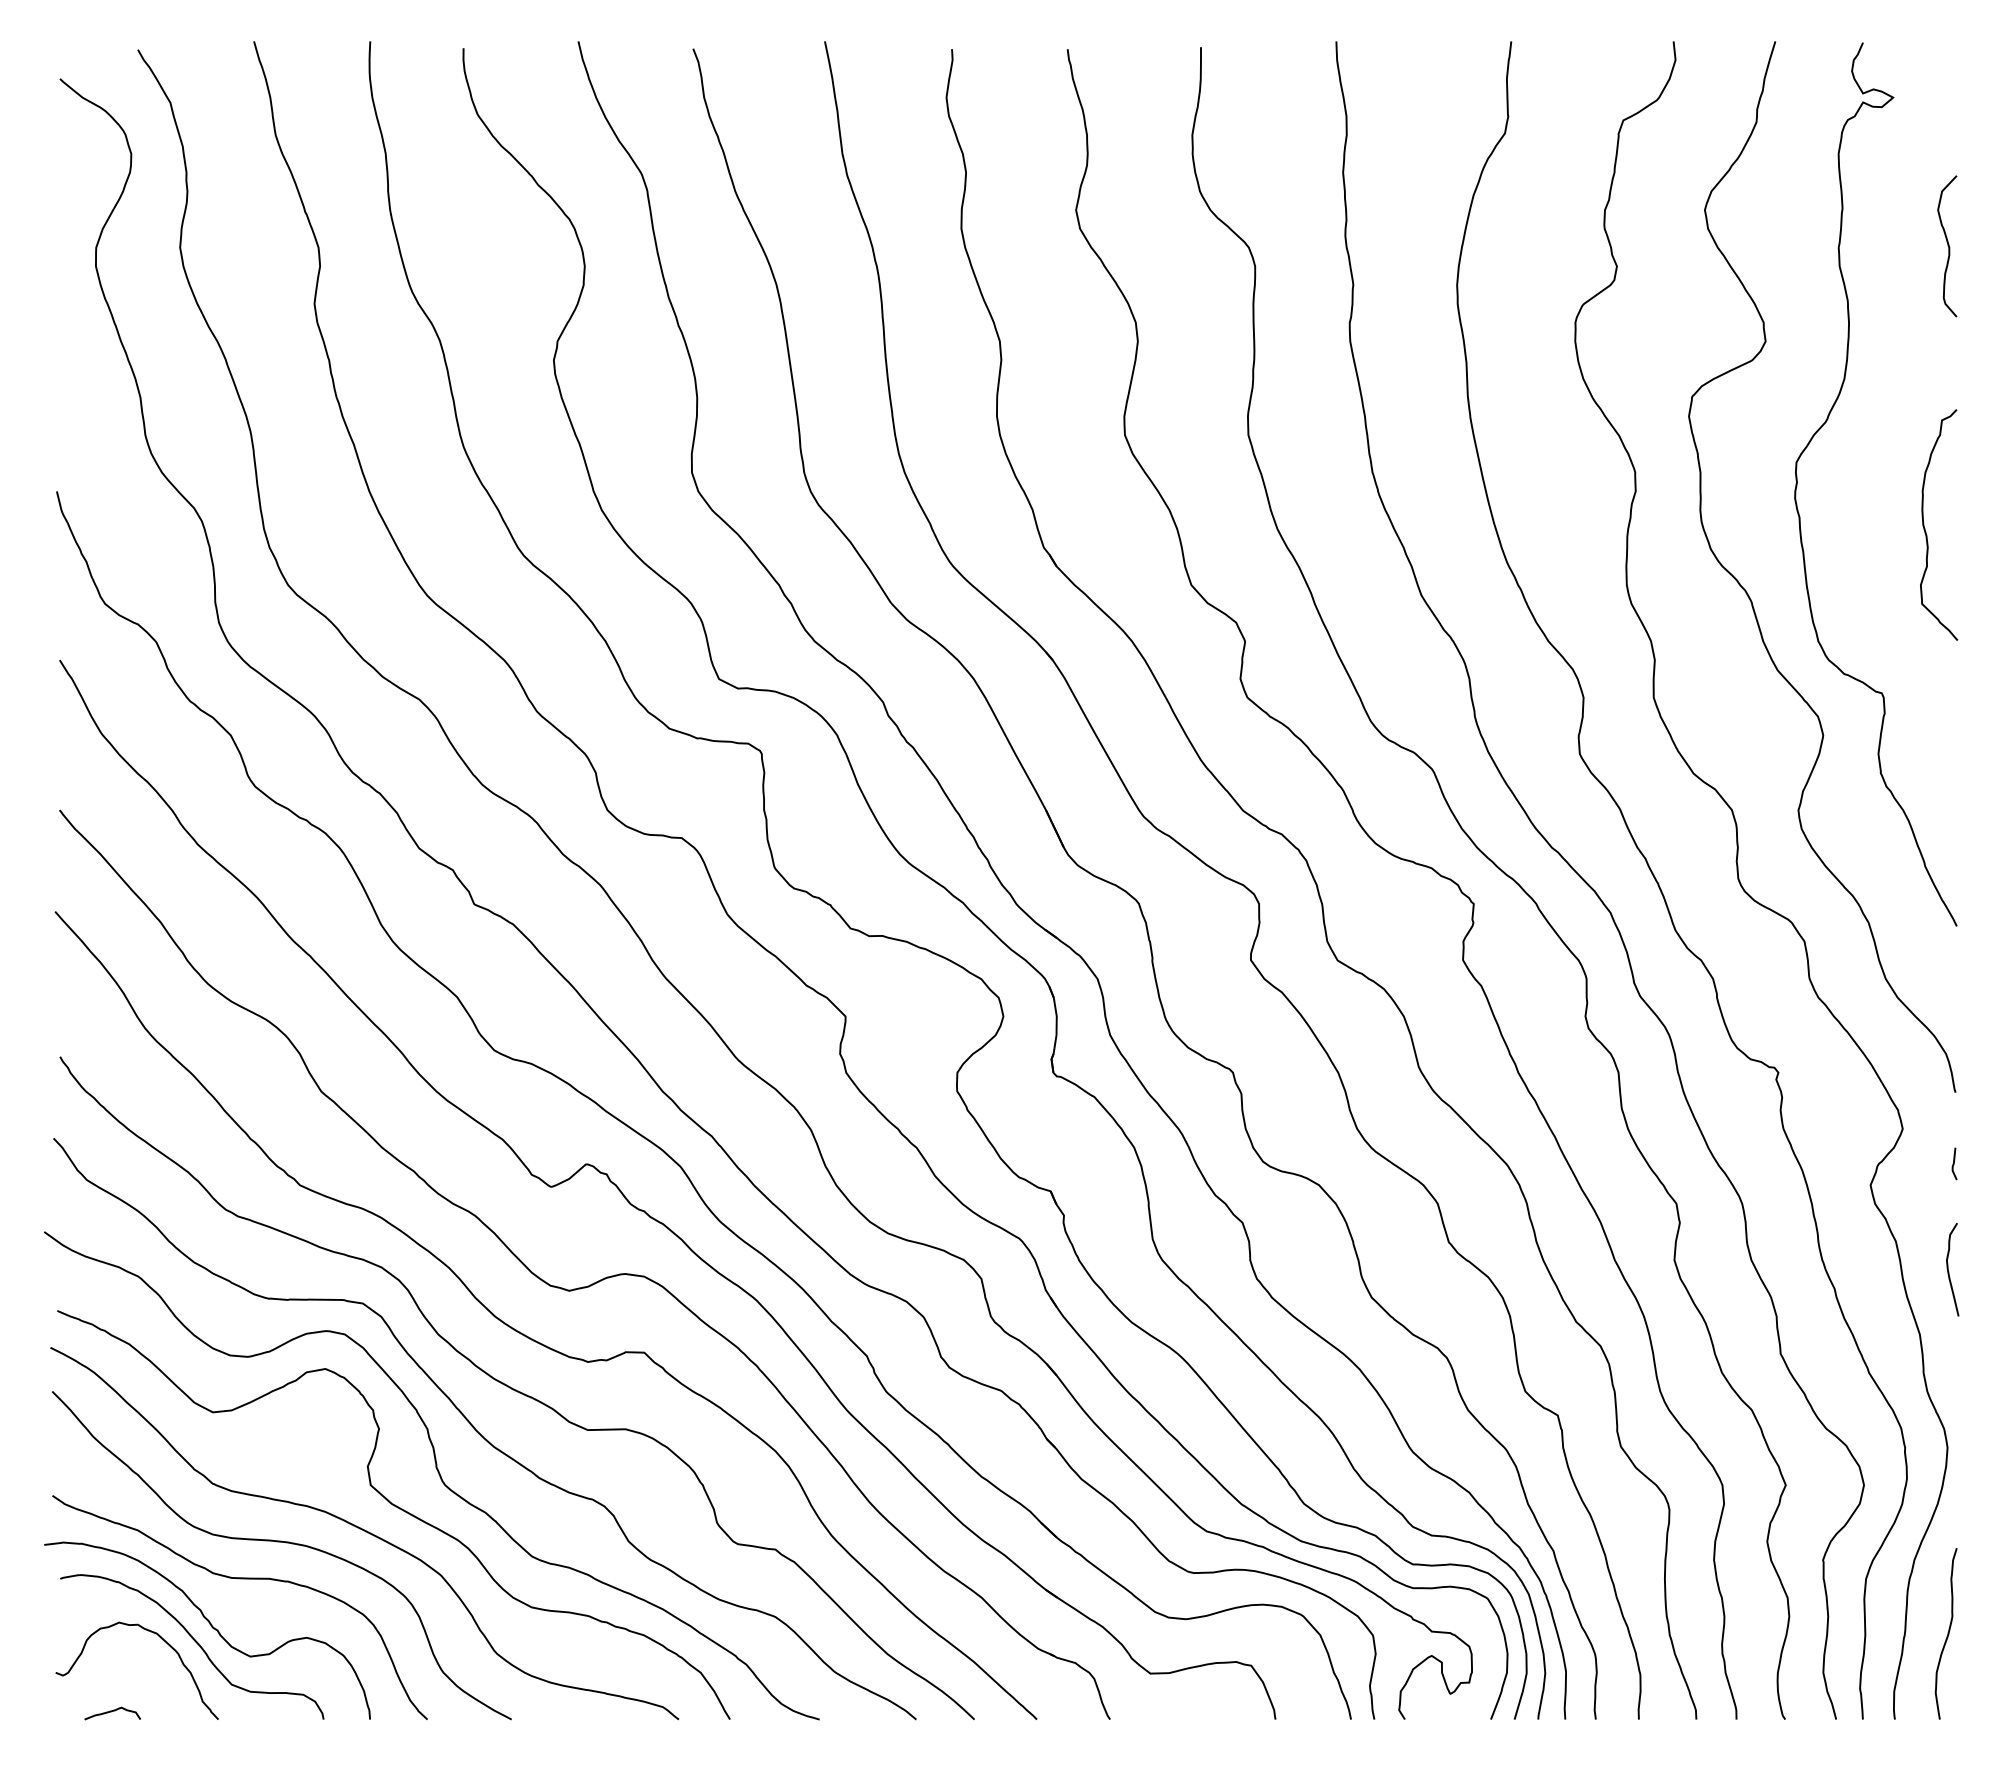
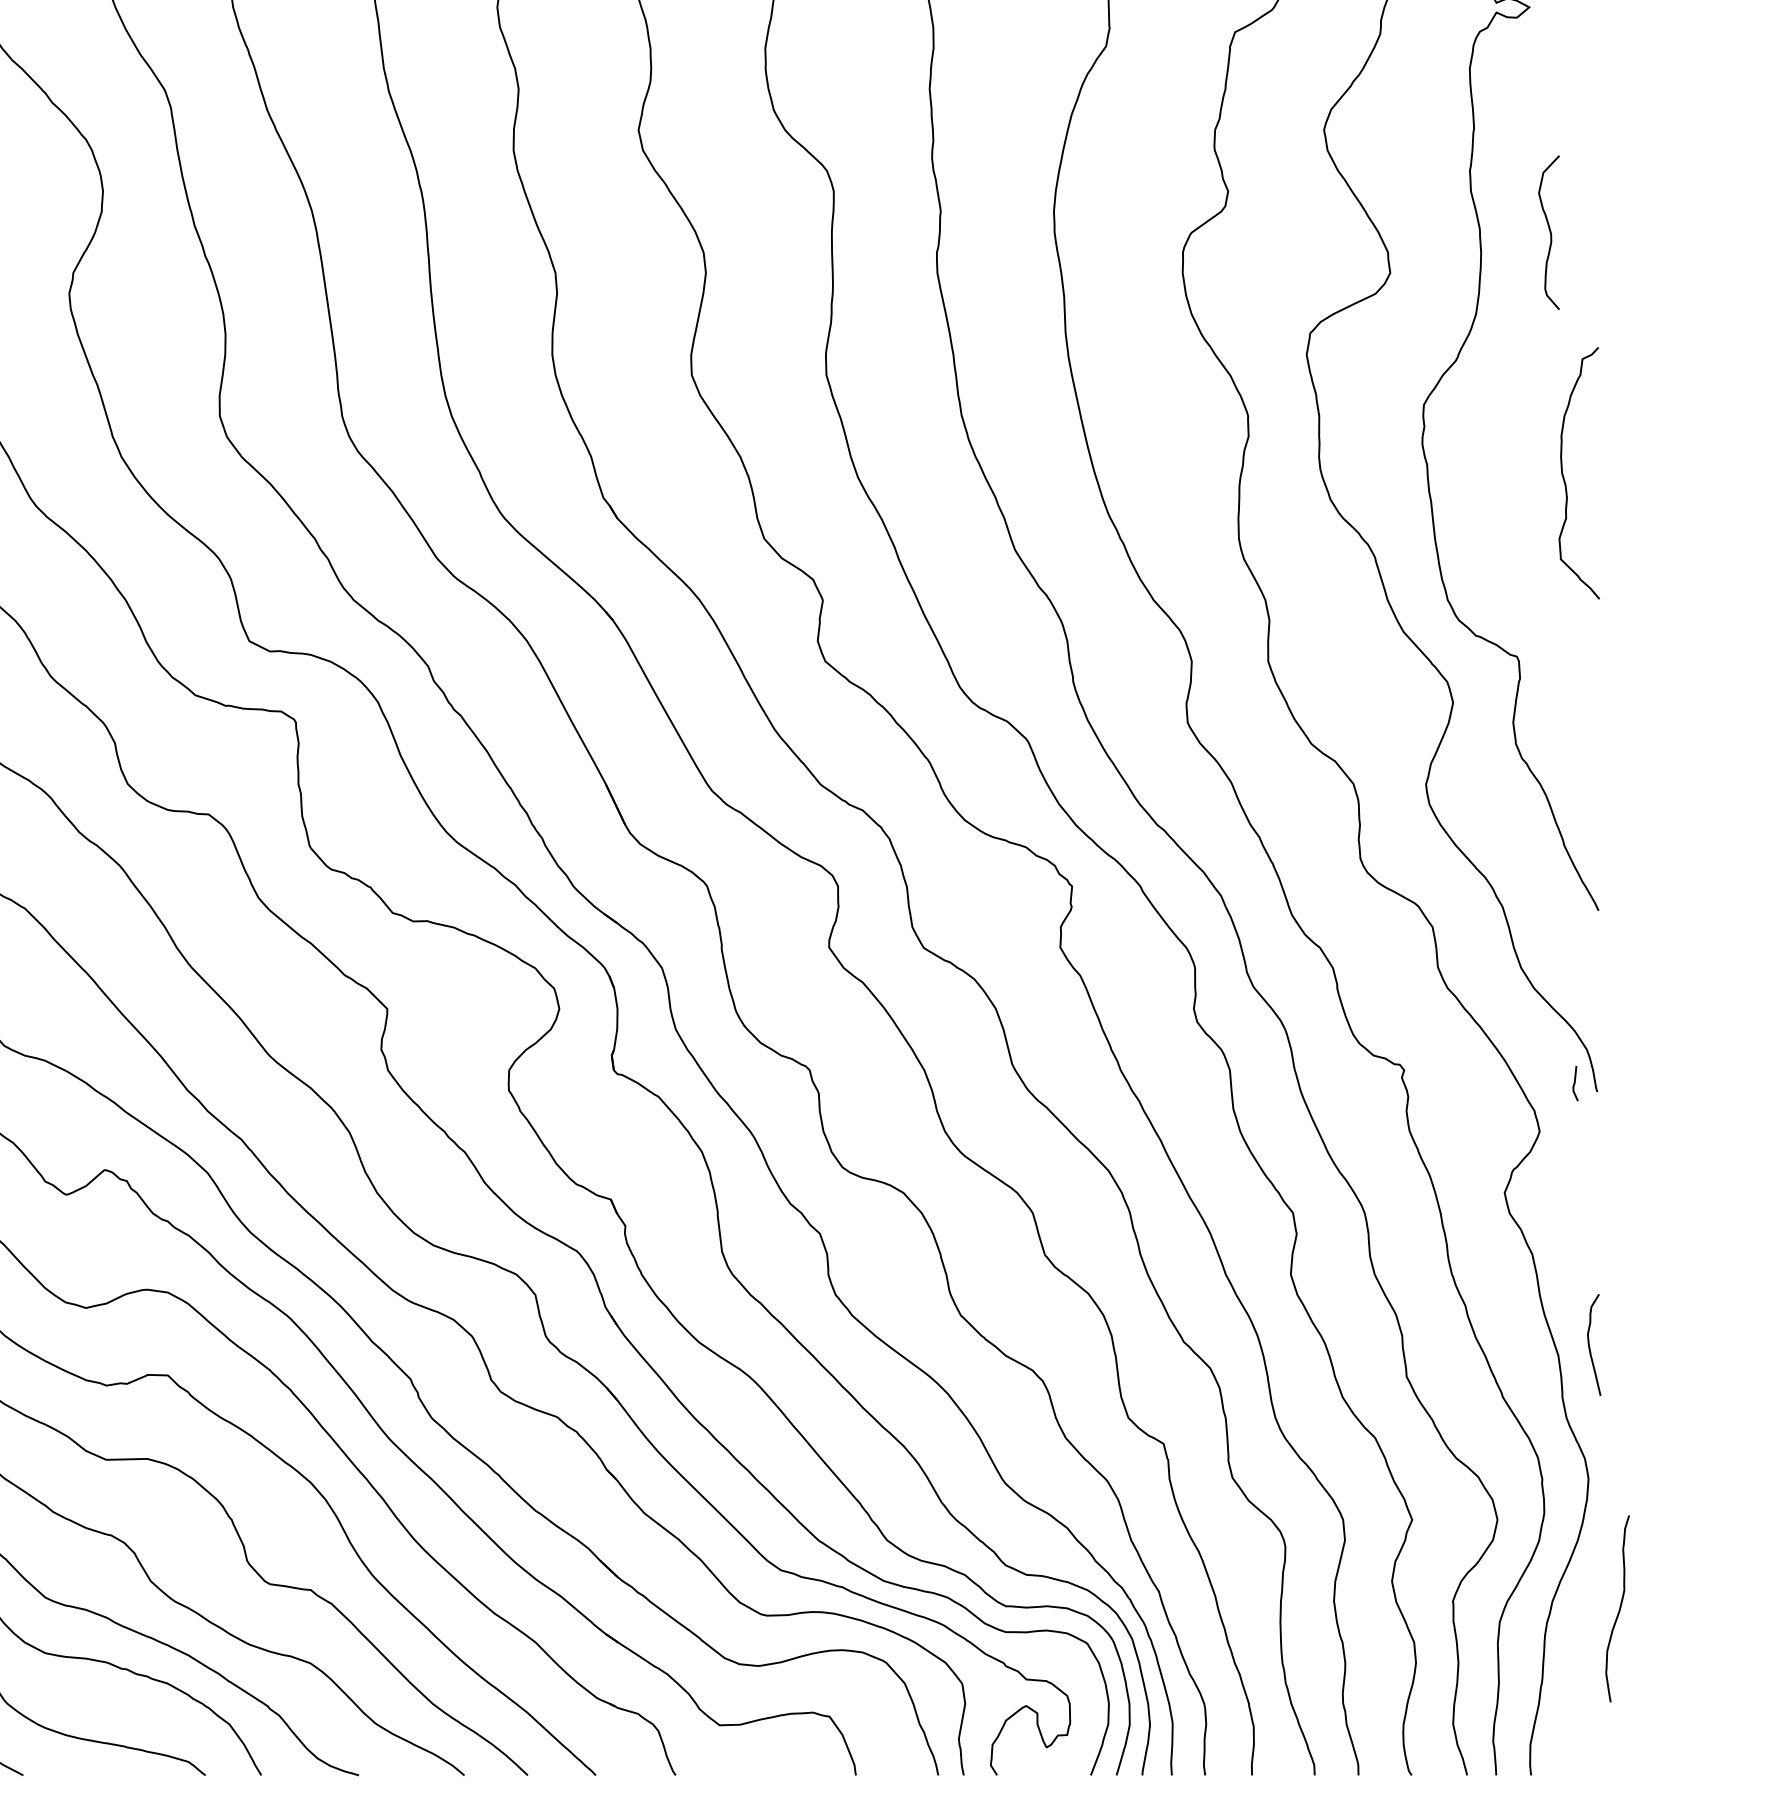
curve: (1947, 245) -> (1549, 231), moved
line: (1954, 1163) -> (1575, 1083), moved
curve: (1949, 1271) -> (1590, 1346), moved
curve: (1947, 1633) -> (1619, 1608), moved

